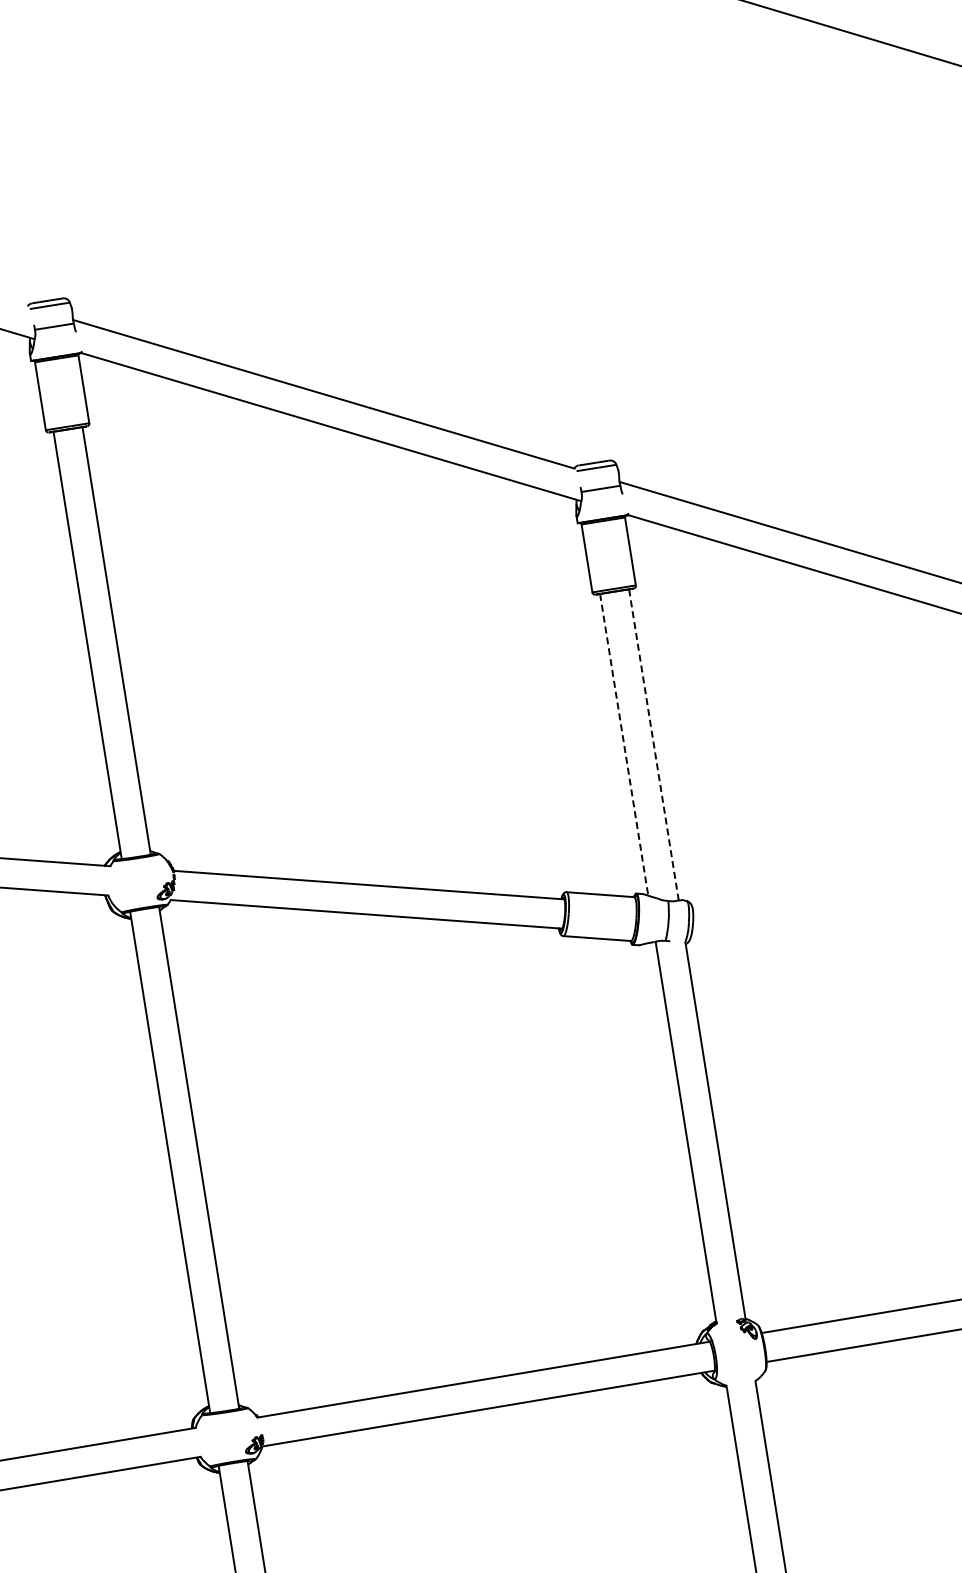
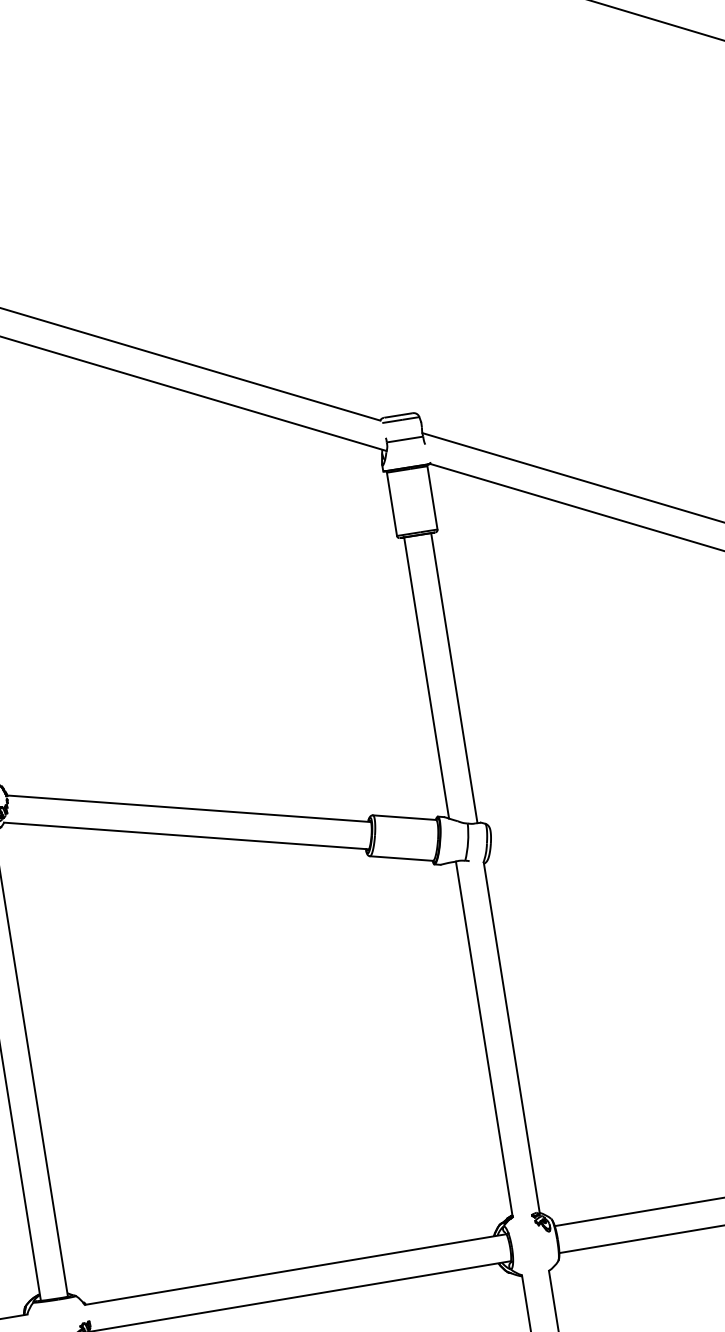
line: (624, 744) -> (426, 677), dashed -> solid
line: (653, 744) -> (453, 677), dashed -> solid

